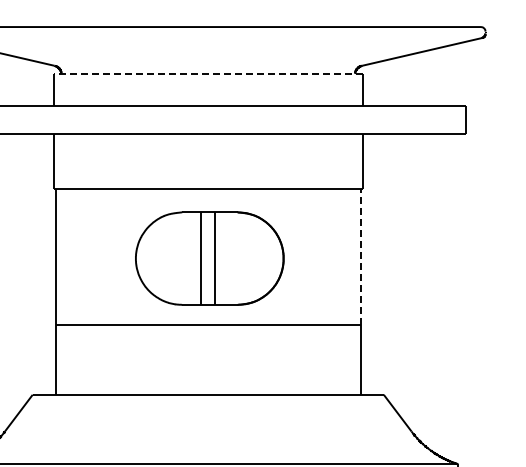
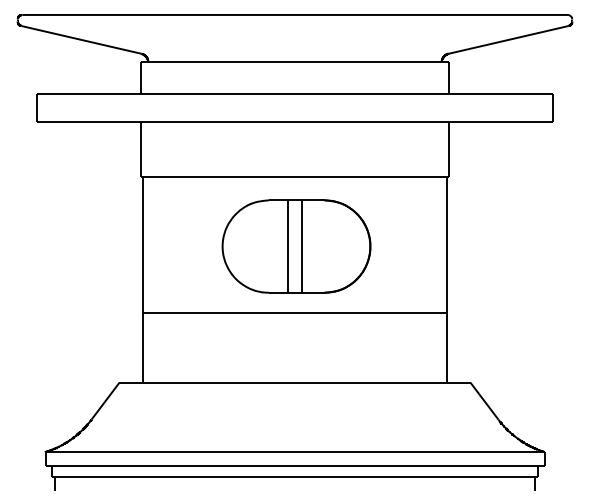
line: (207, 73) -> (294, 61), dashed -> solid
line: (360, 257) -> (447, 245), dashed -> solid

